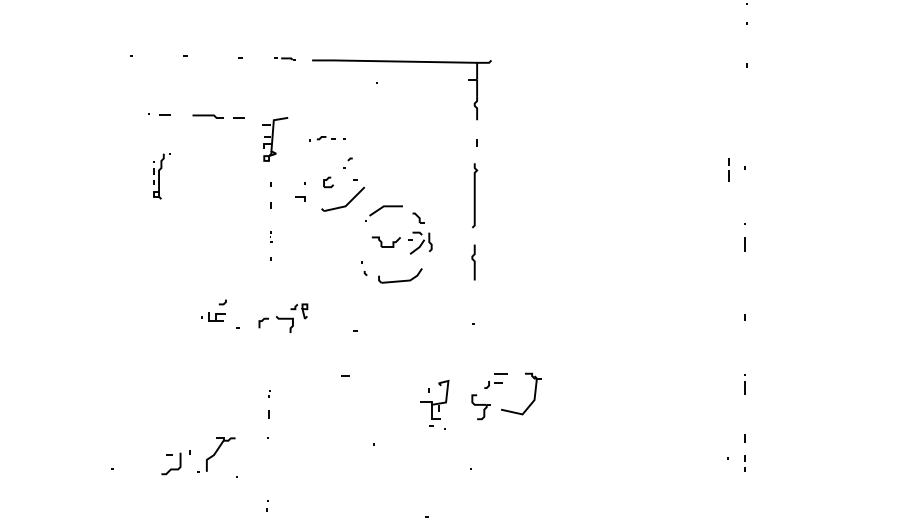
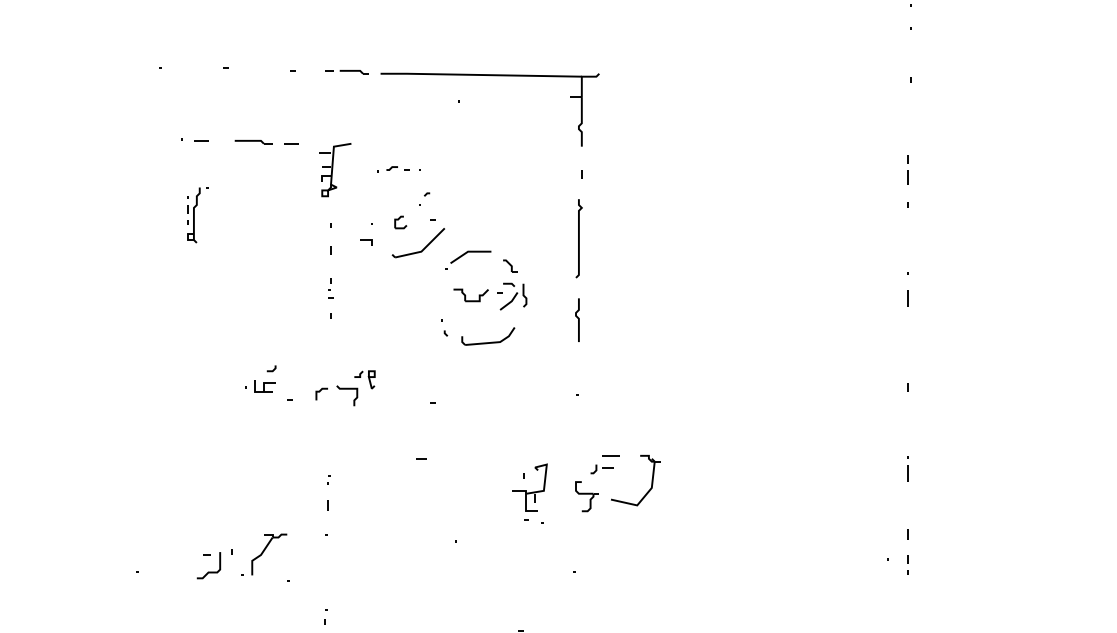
part: (284, 58) -> (346, 71), size x1.67
line: (728, 170) -> (907, 170), moved
part: (271, 236) -> (331, 288), size x1.43

